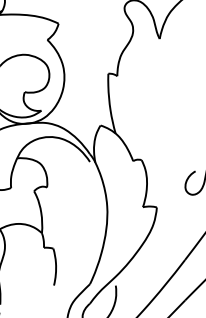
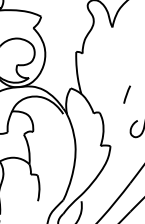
line: (179, 134) -> (126, 94), added

